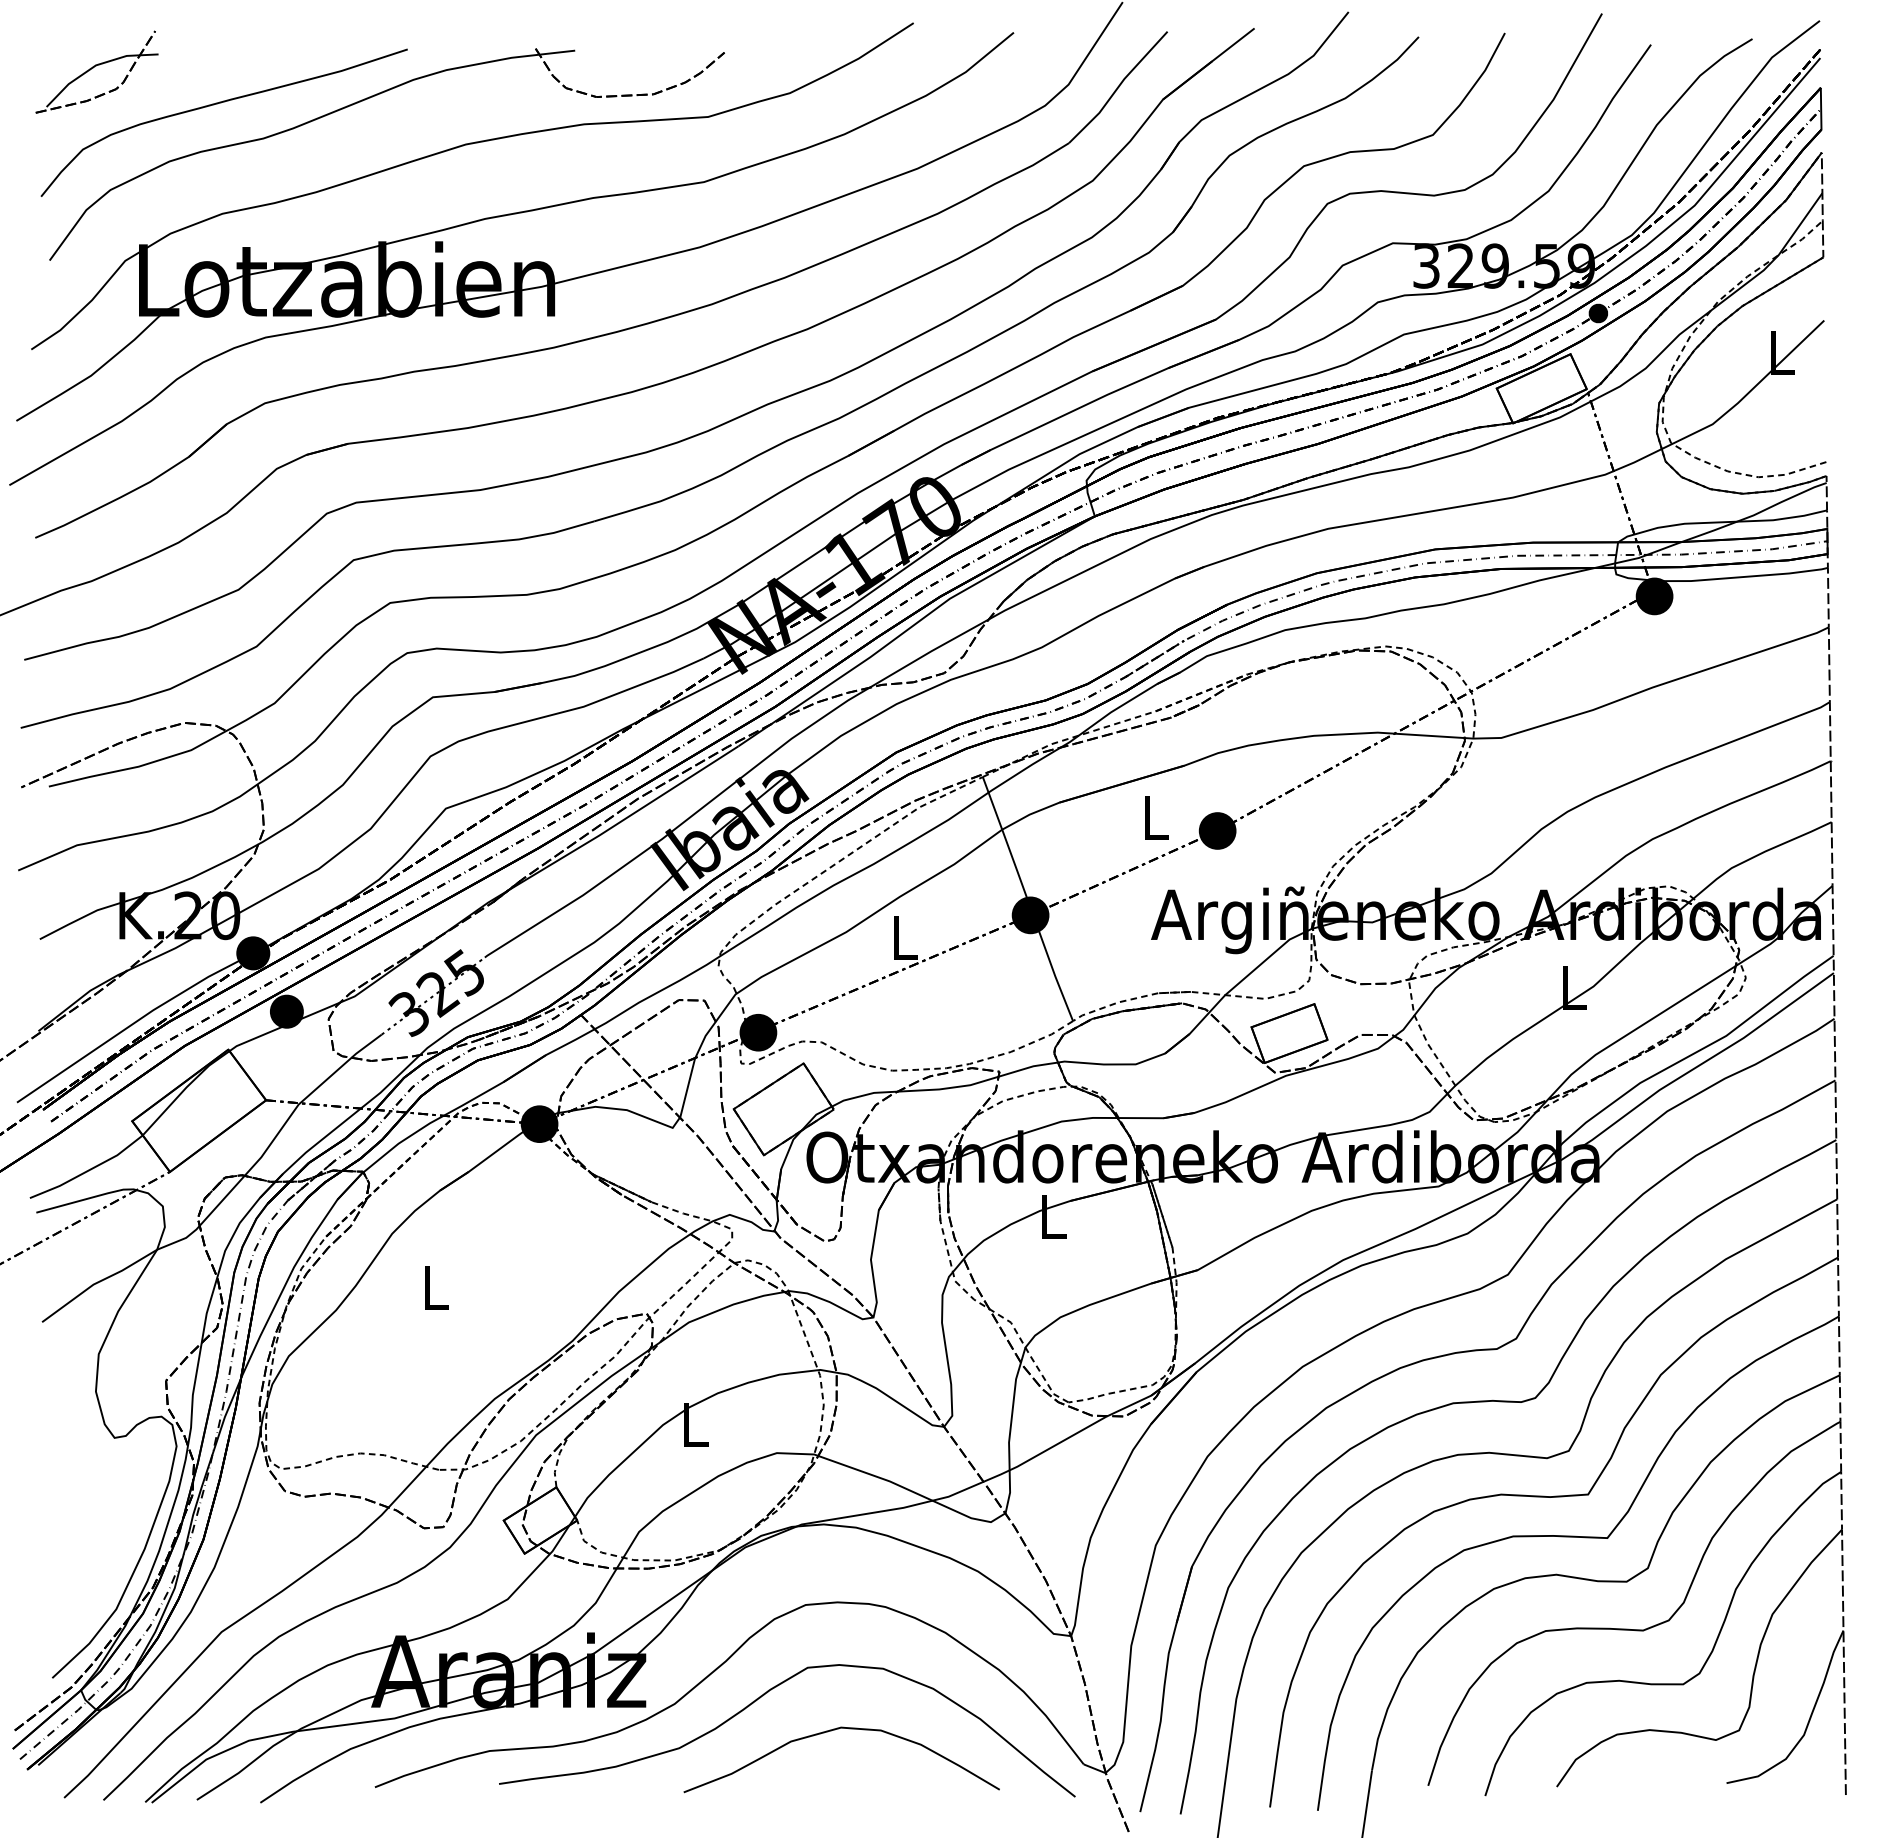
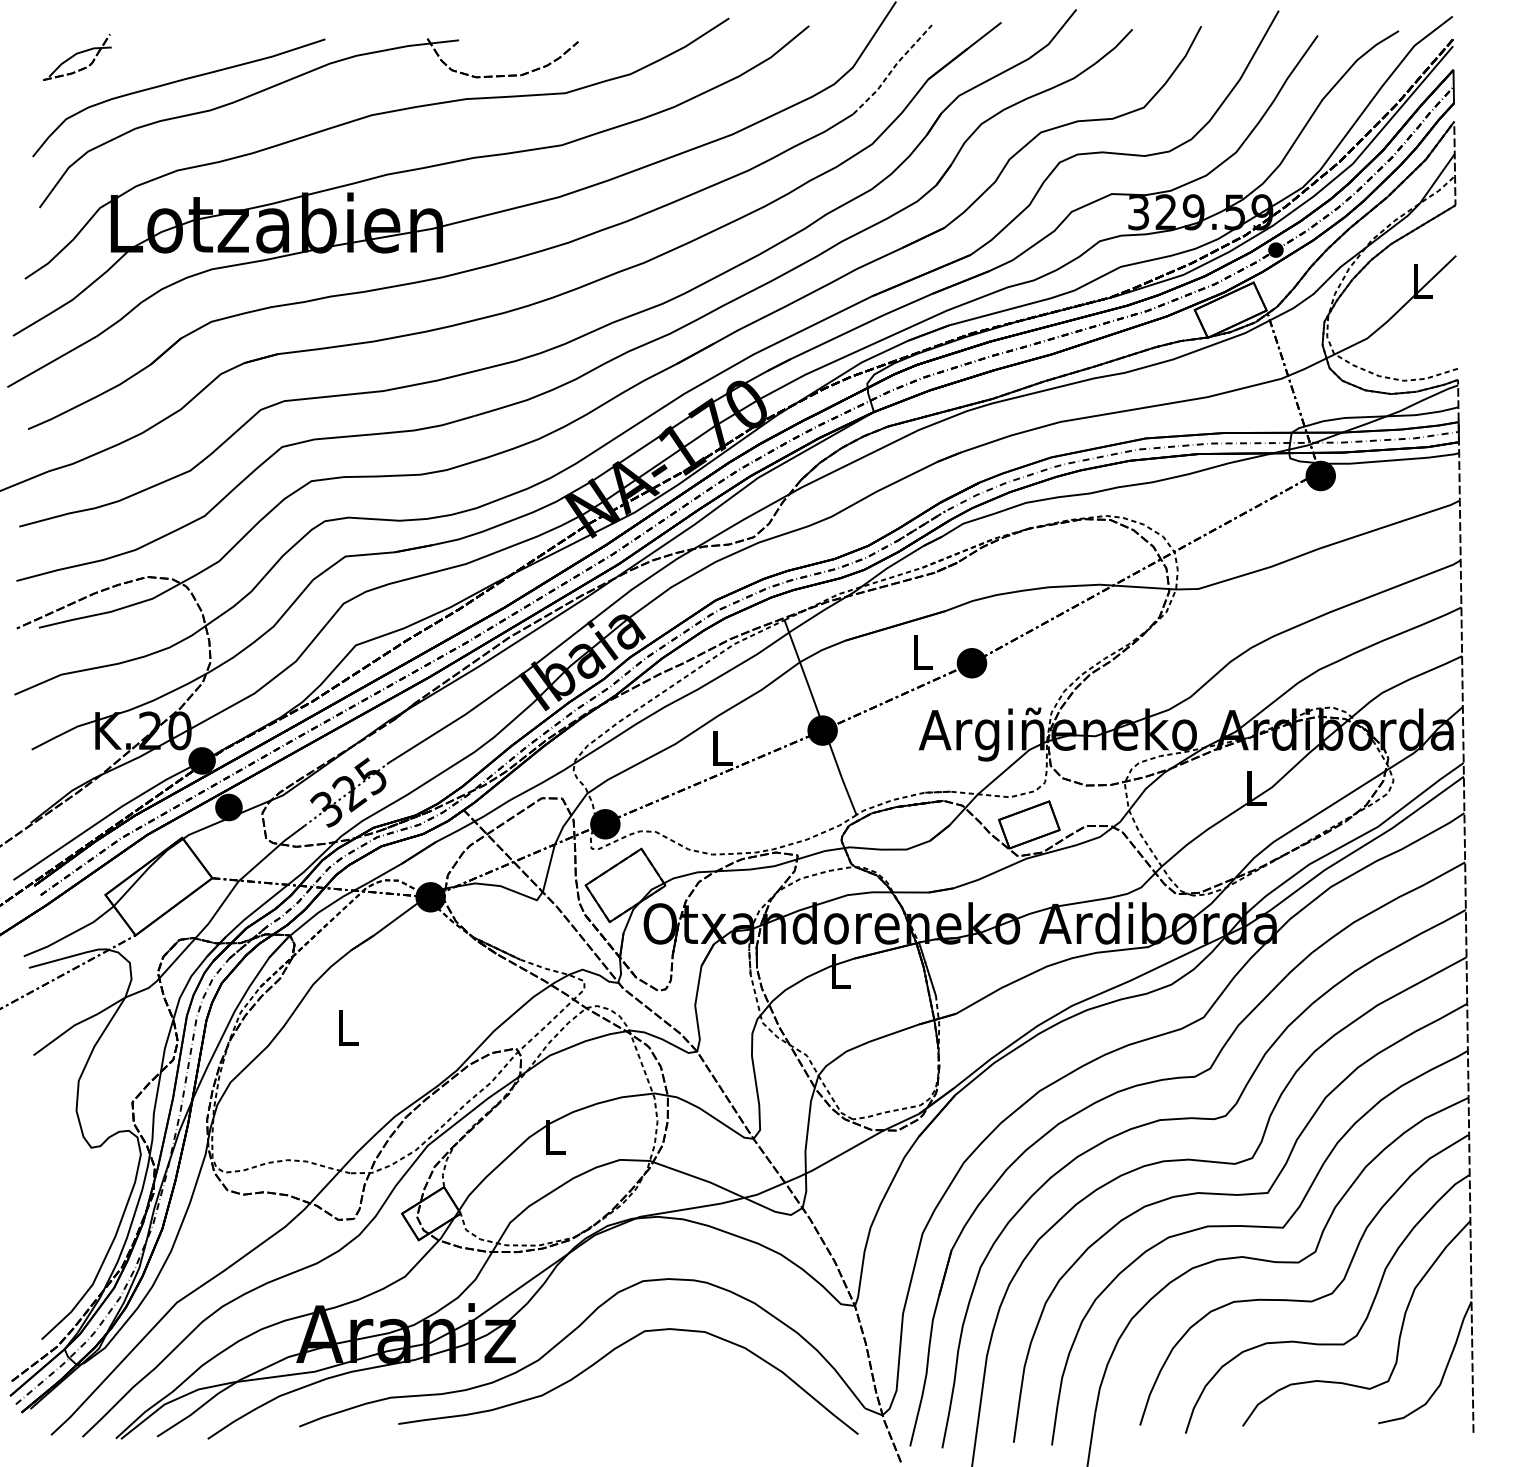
part: (96, 71) -> (76, 56), size x0.7
line: (1118, 86) -> (892, 68), solid -> dashed
curve: (835, 1730) -> (666, 1381), removed

